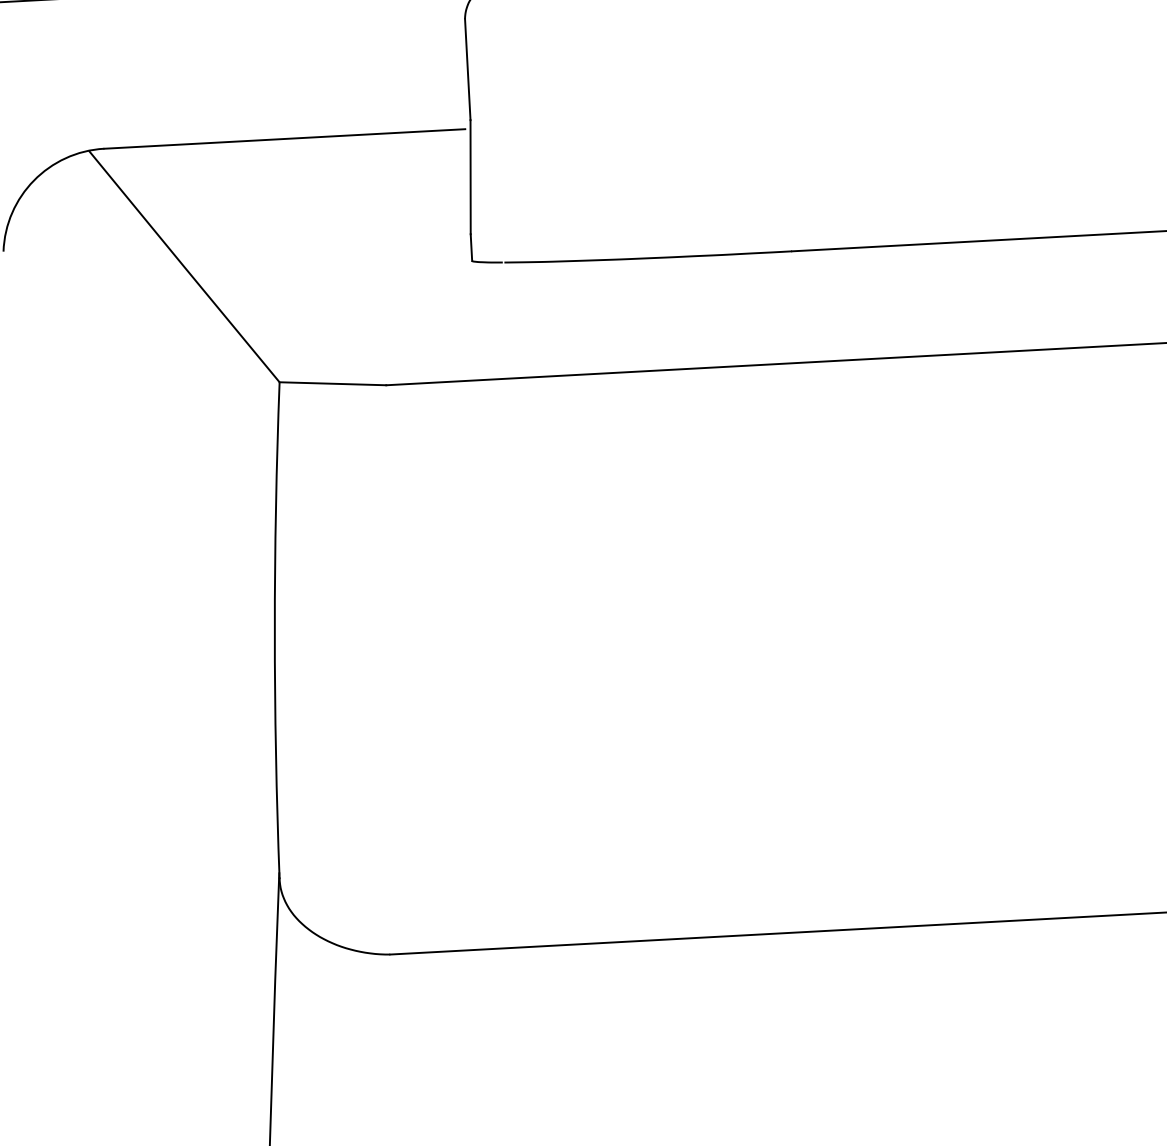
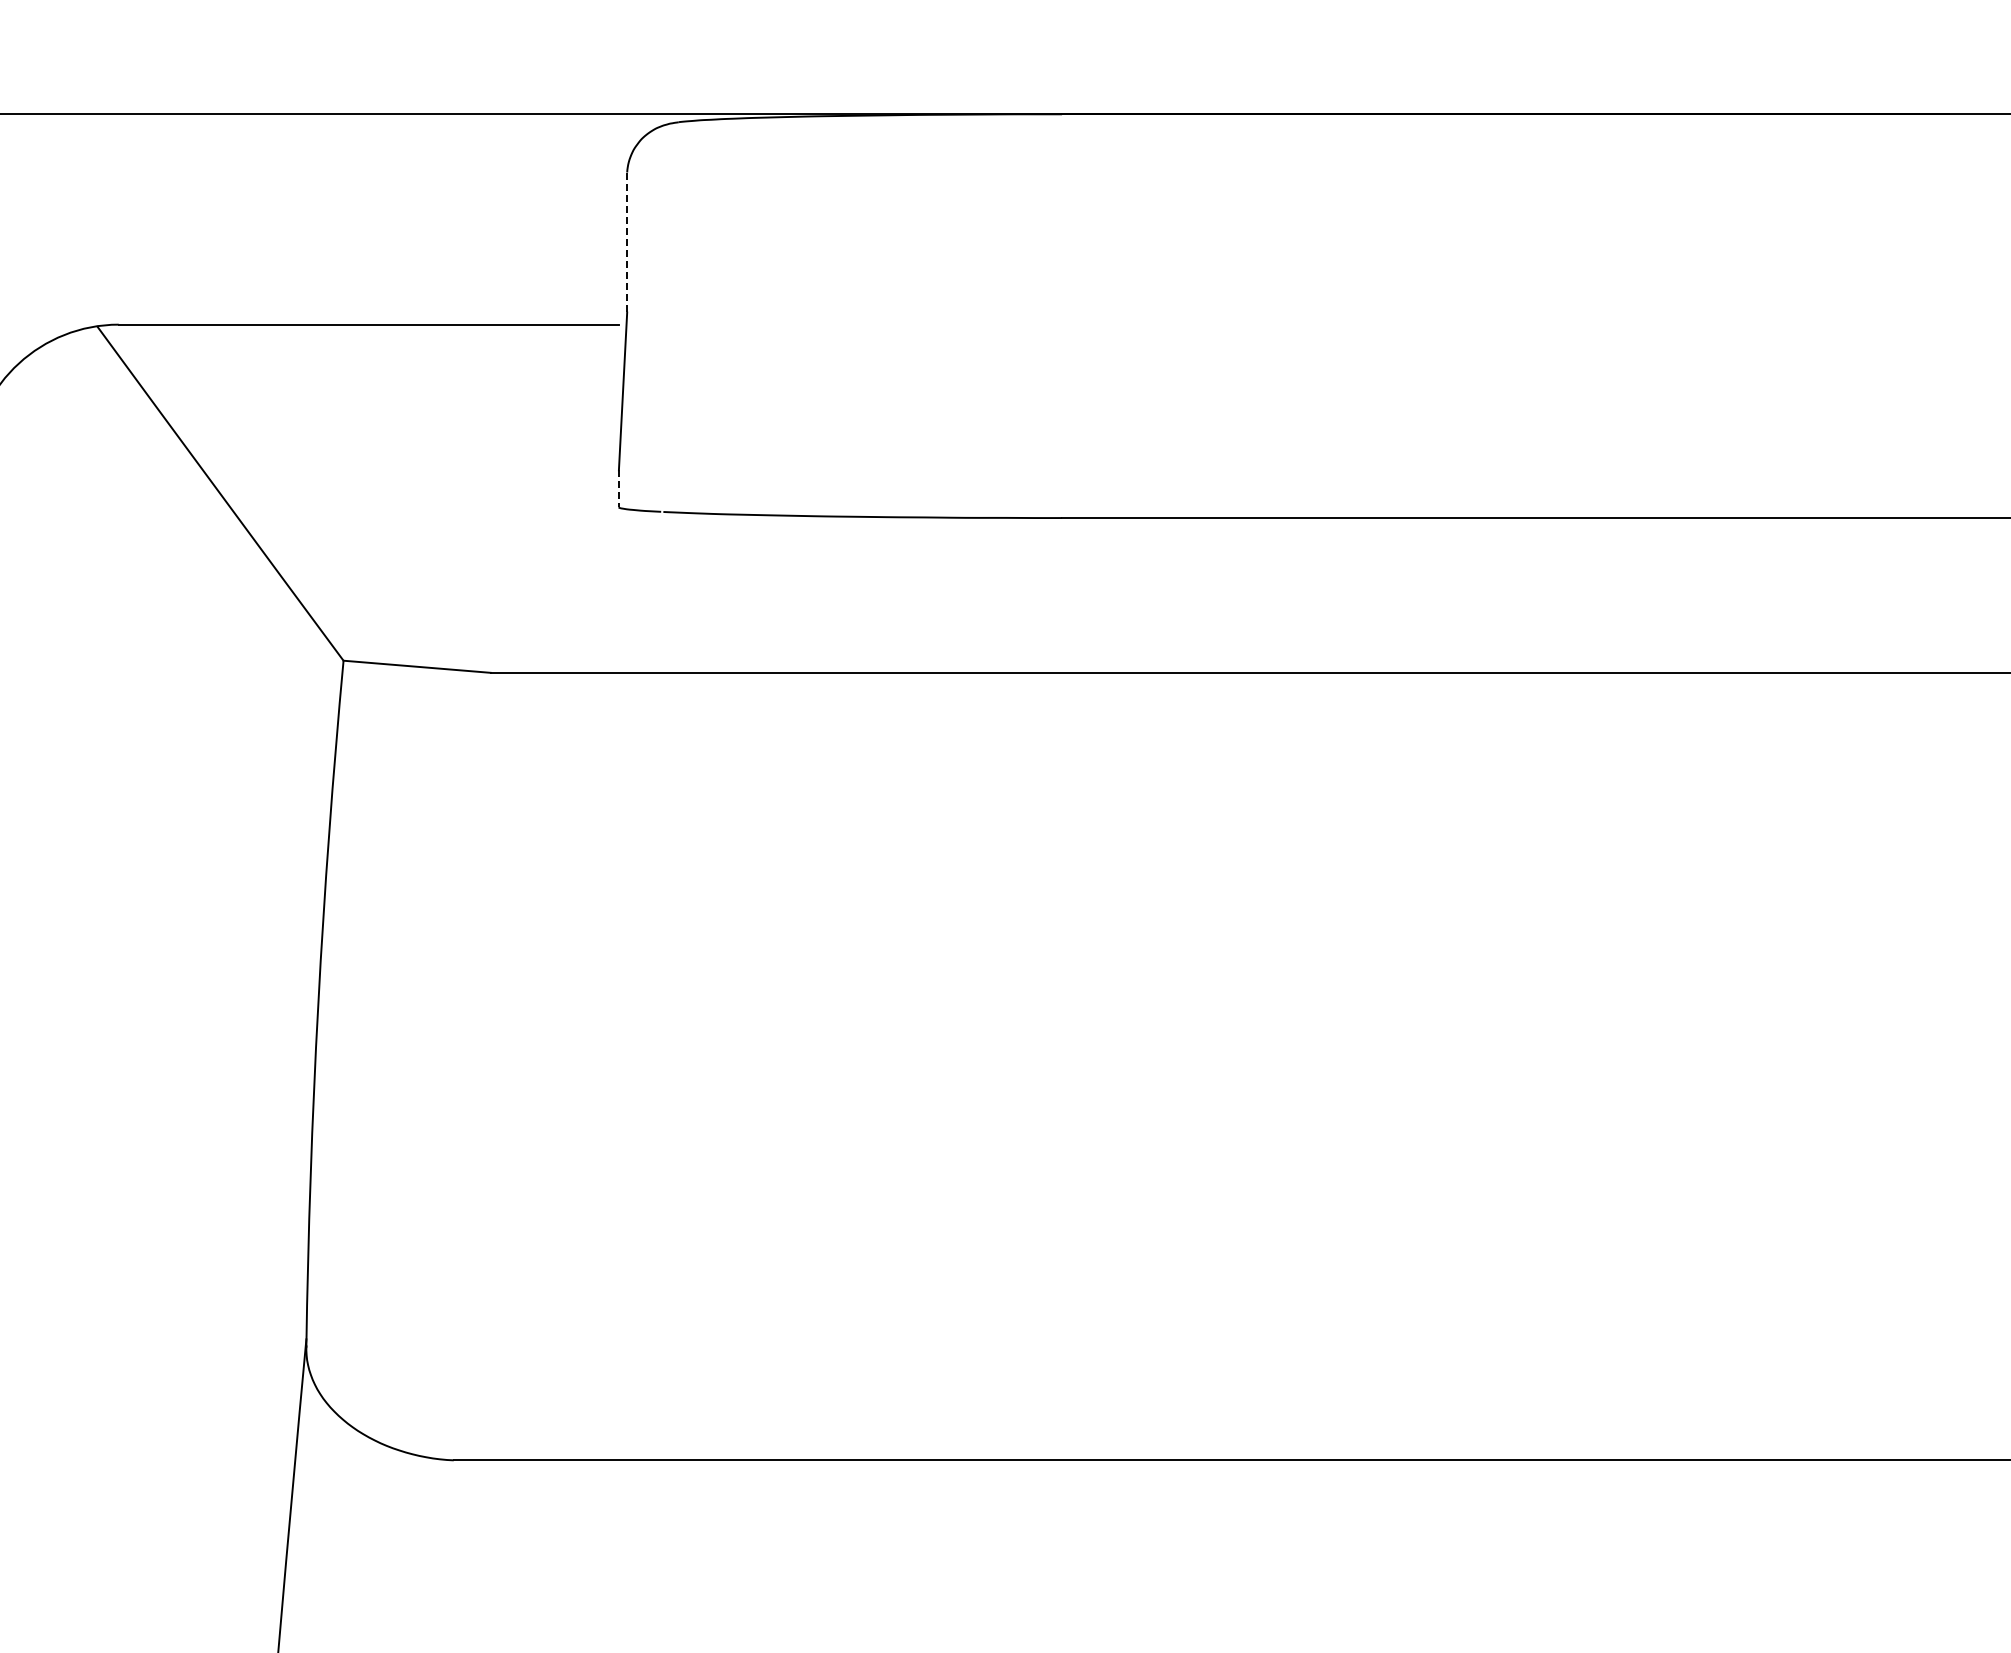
line: (468, 70) -> (627, 243), solid -> dashed
line: (471, 248) -> (618, 489), solid -> dashed

